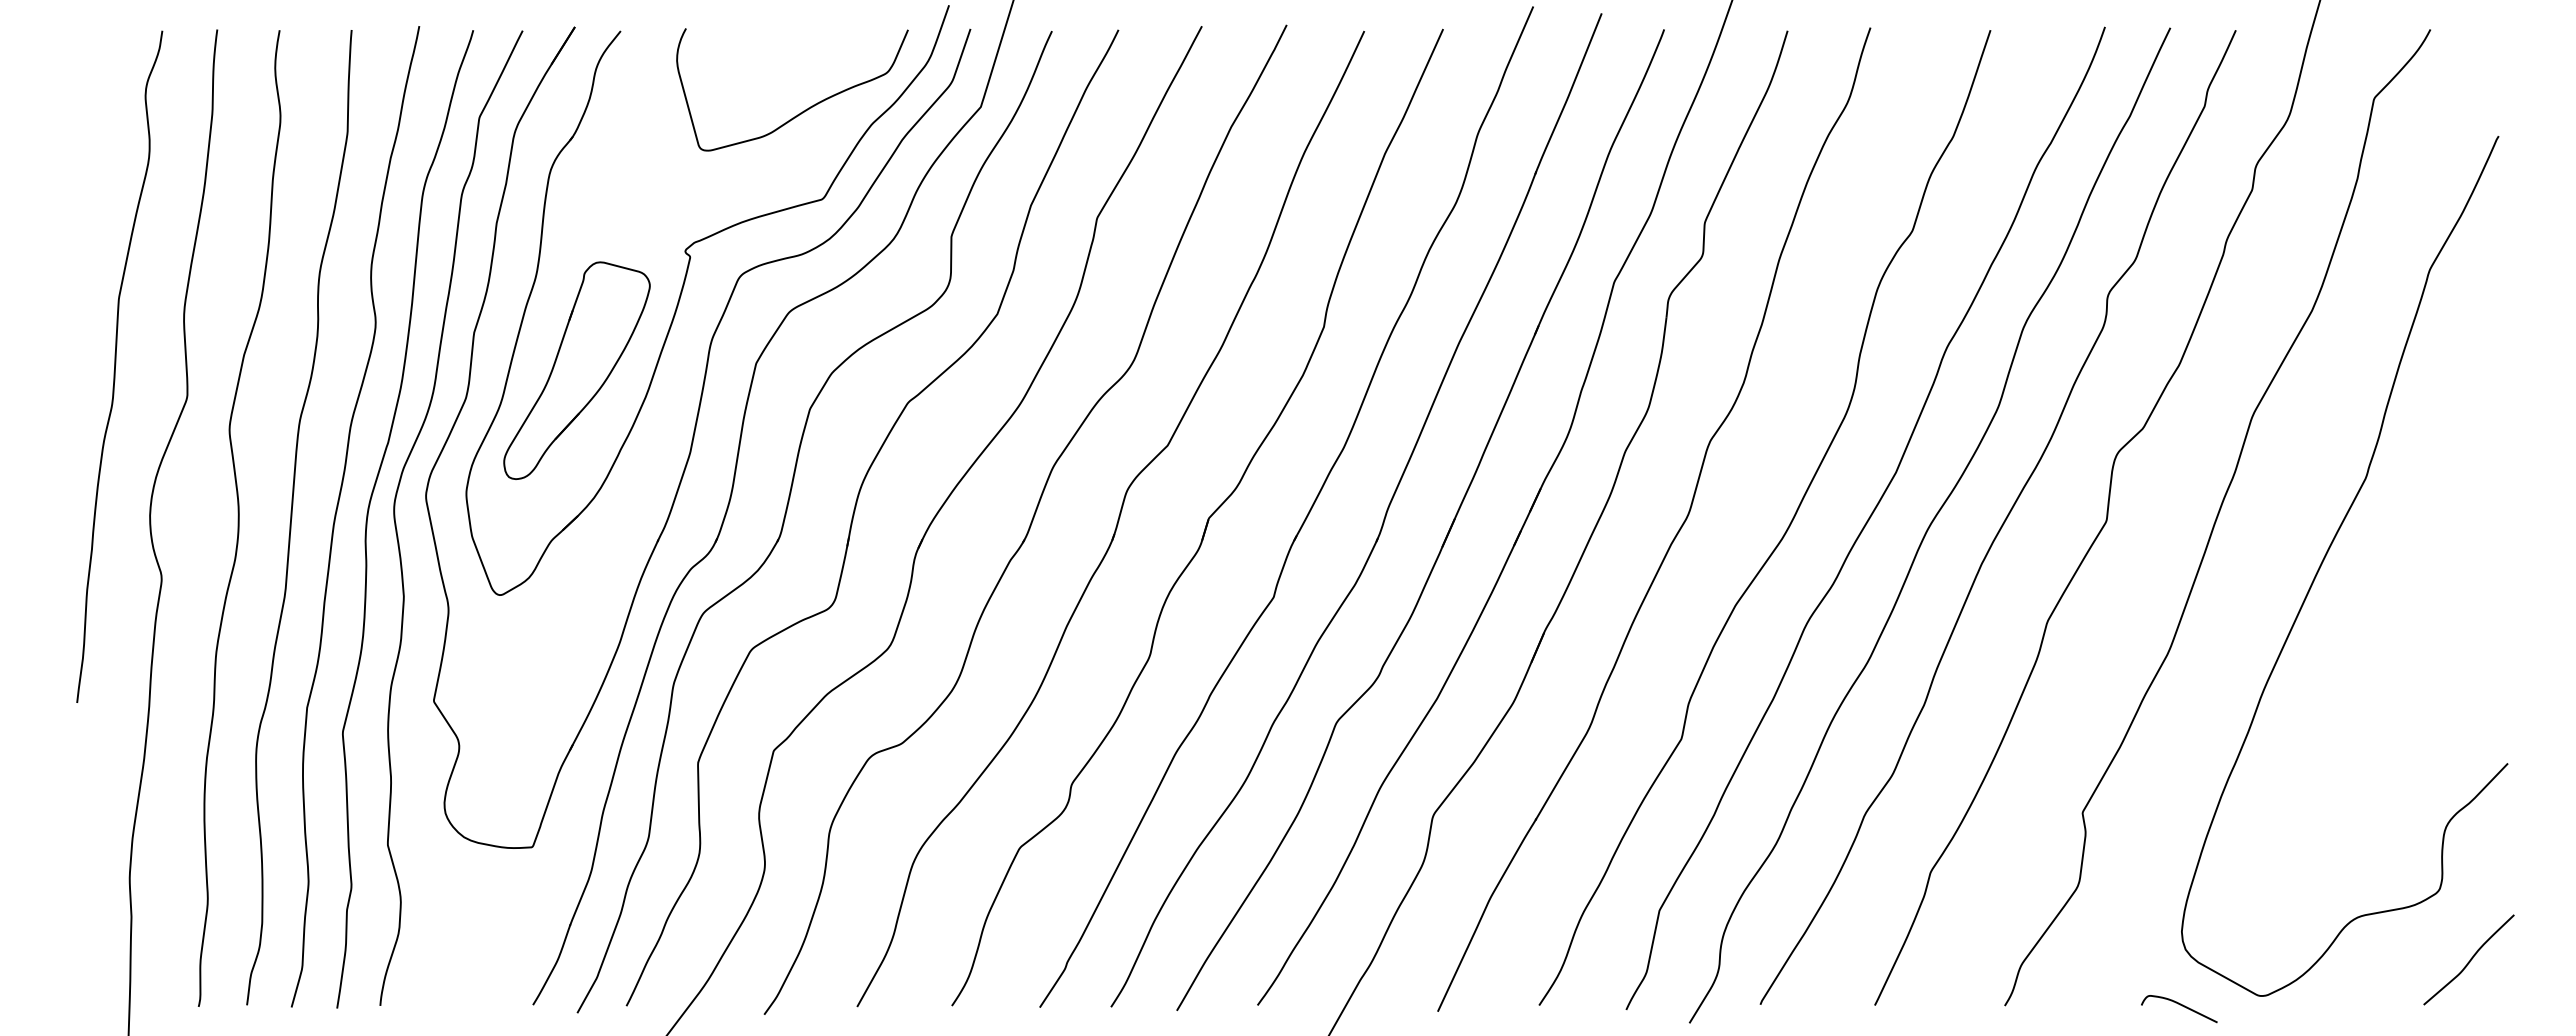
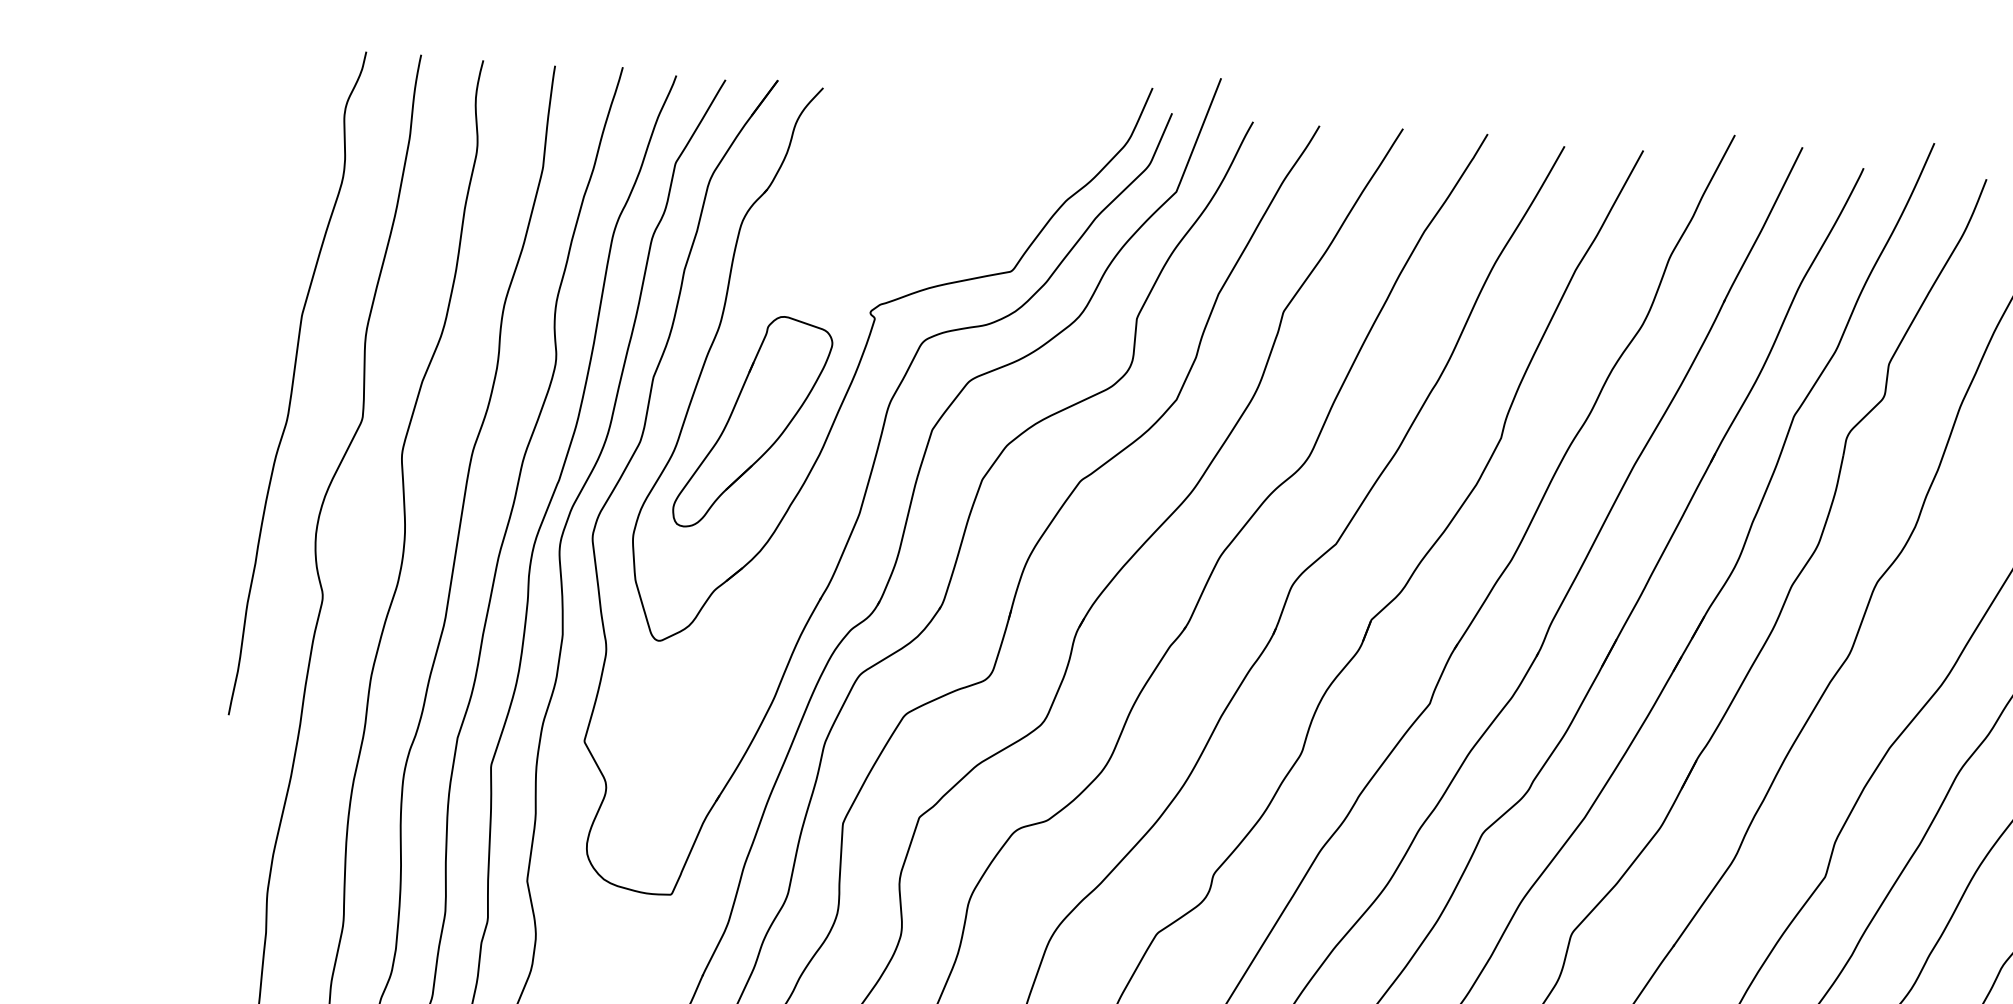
curve: (803, 110) -> (999, 181), removed

